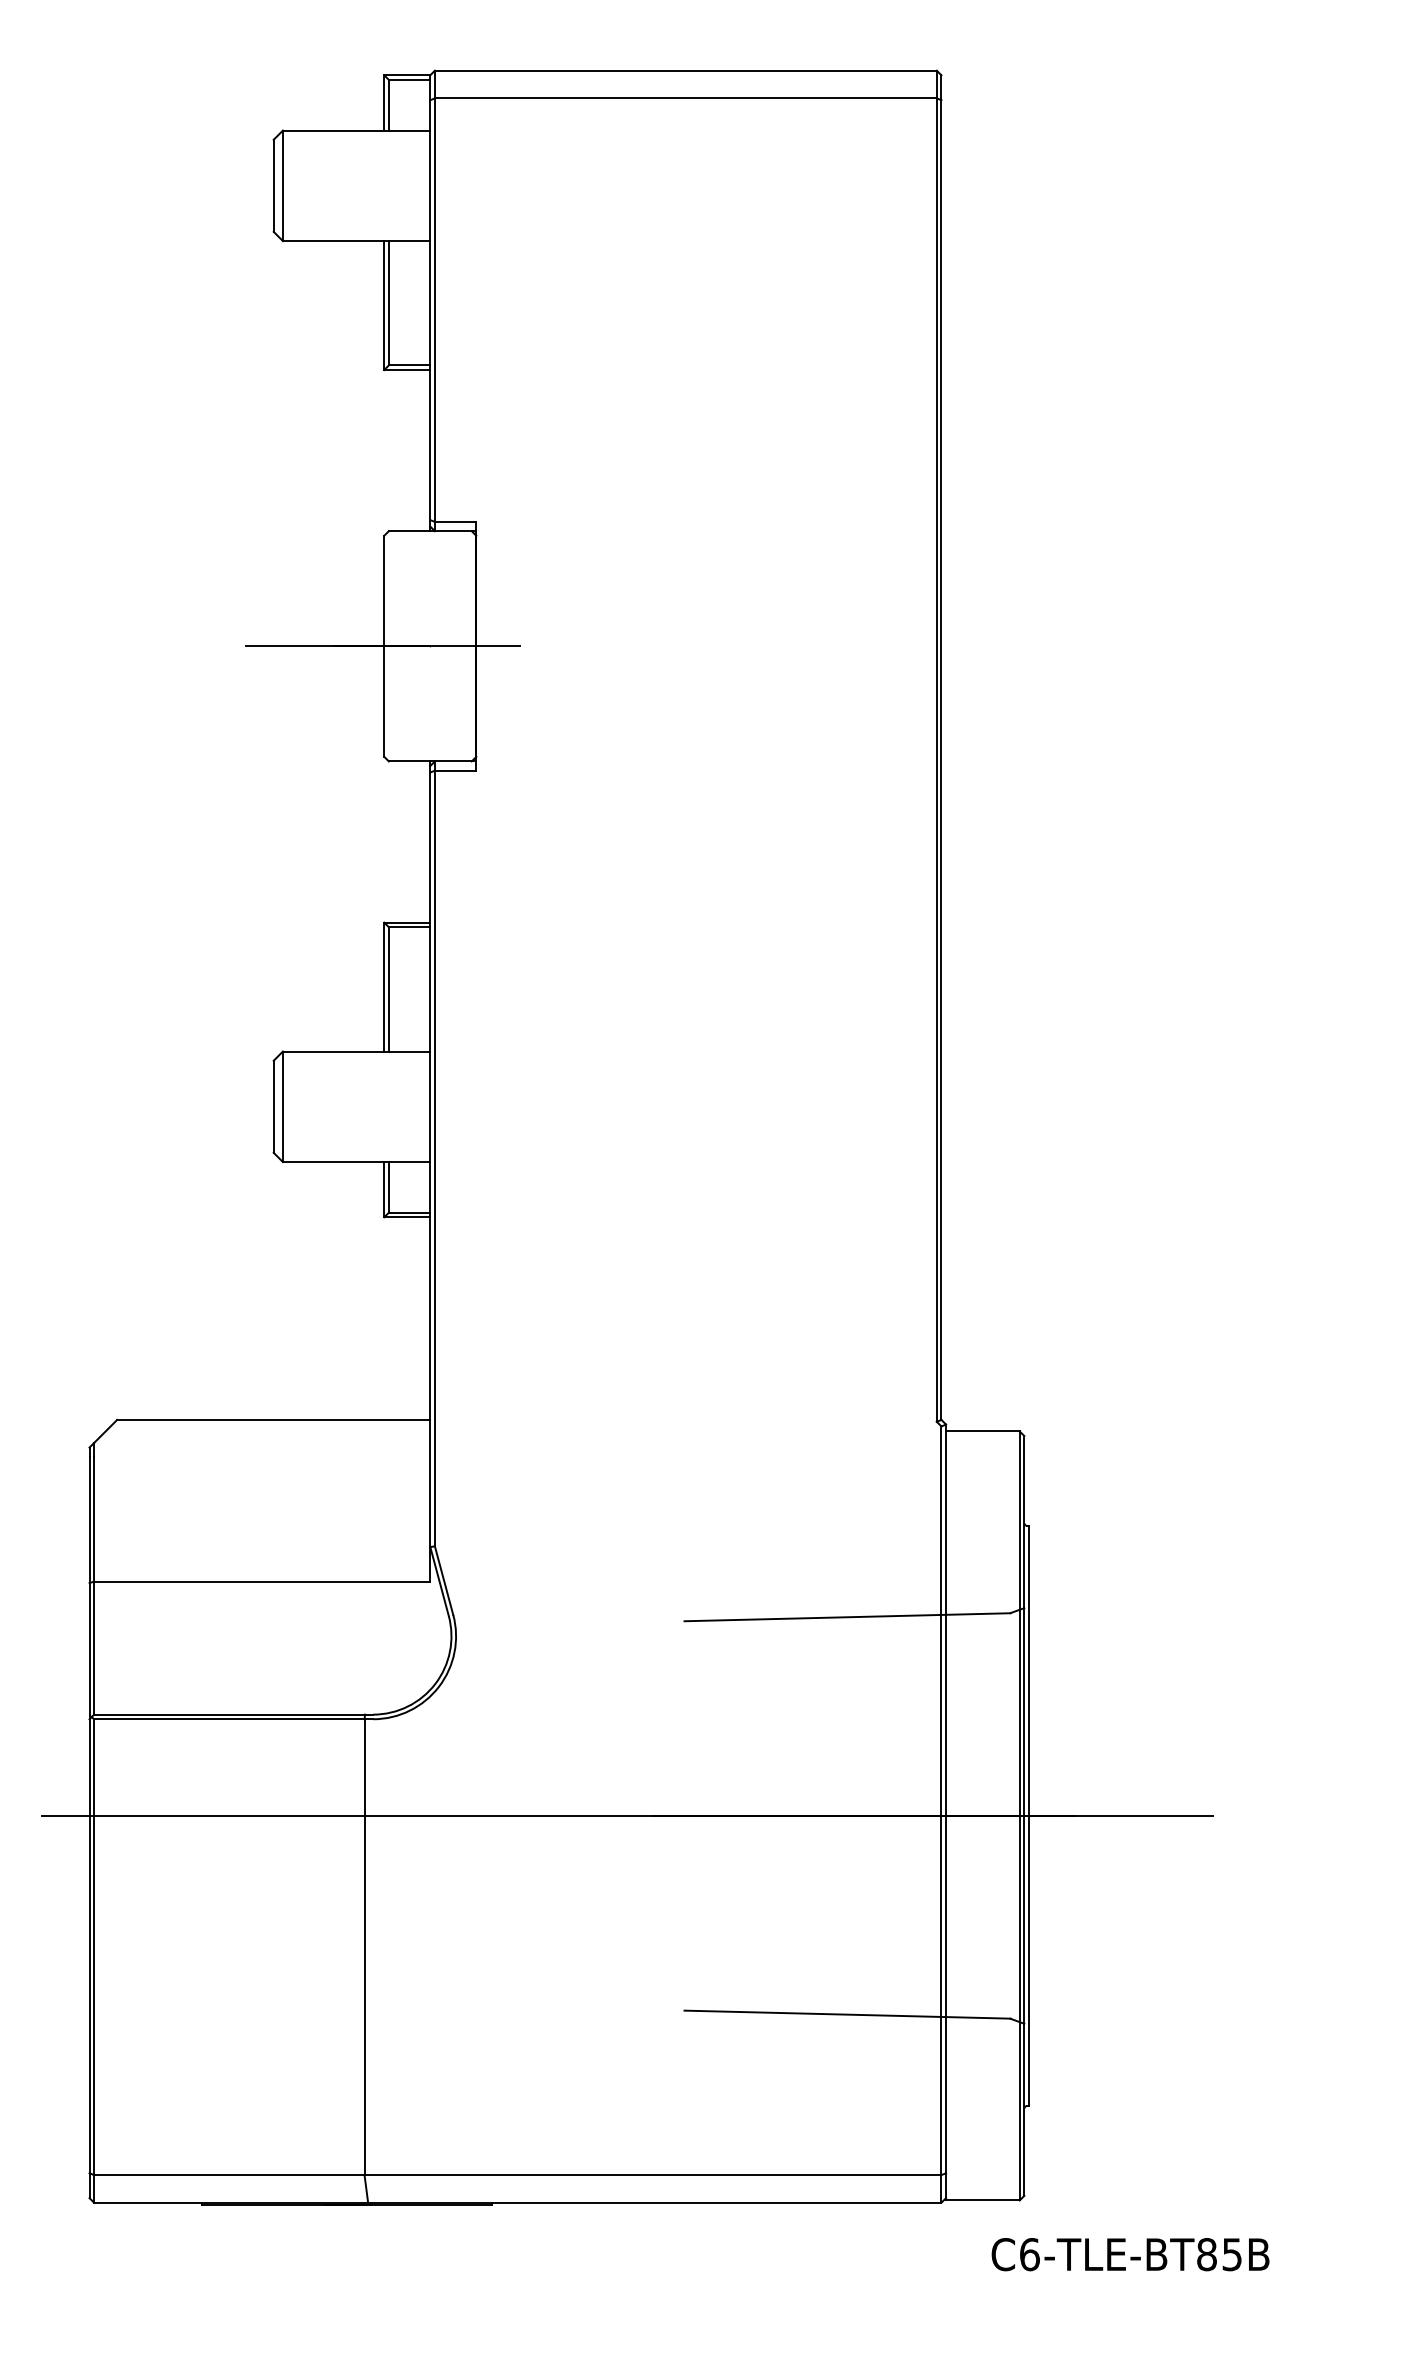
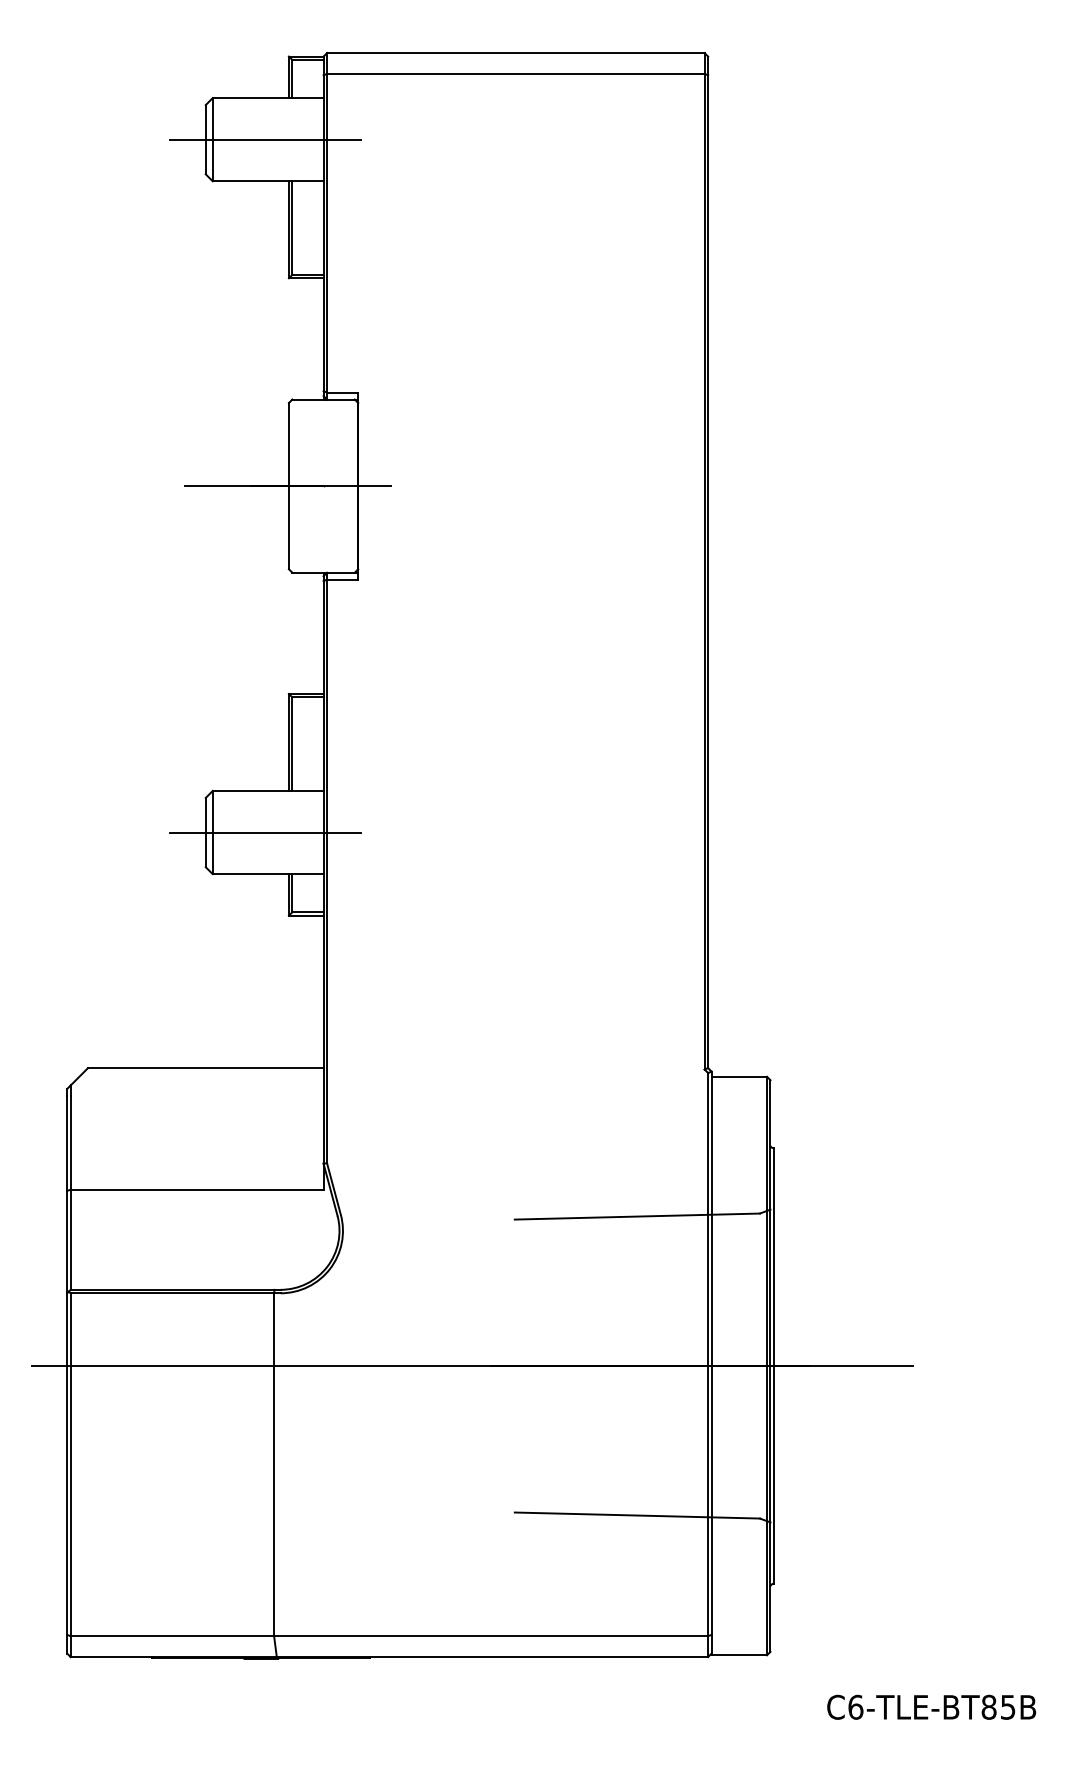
line: (352, 185) -> (265, 139), added
line: (352, 1106) -> (265, 832), added
text: (1130, 2254) -> (931, 1707), moved

